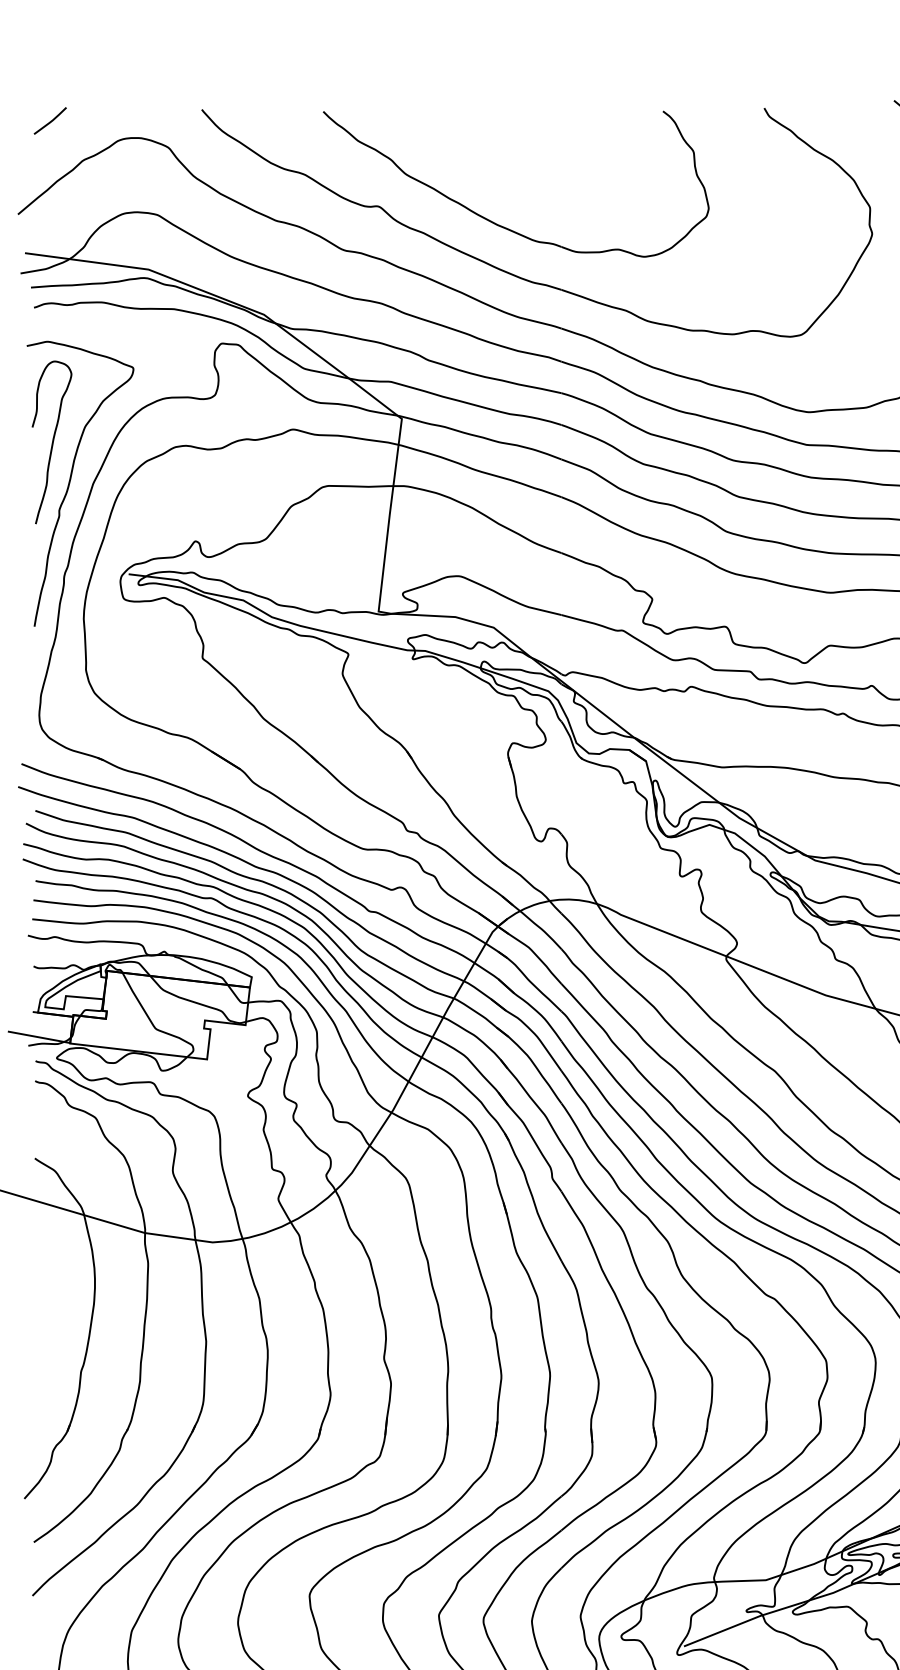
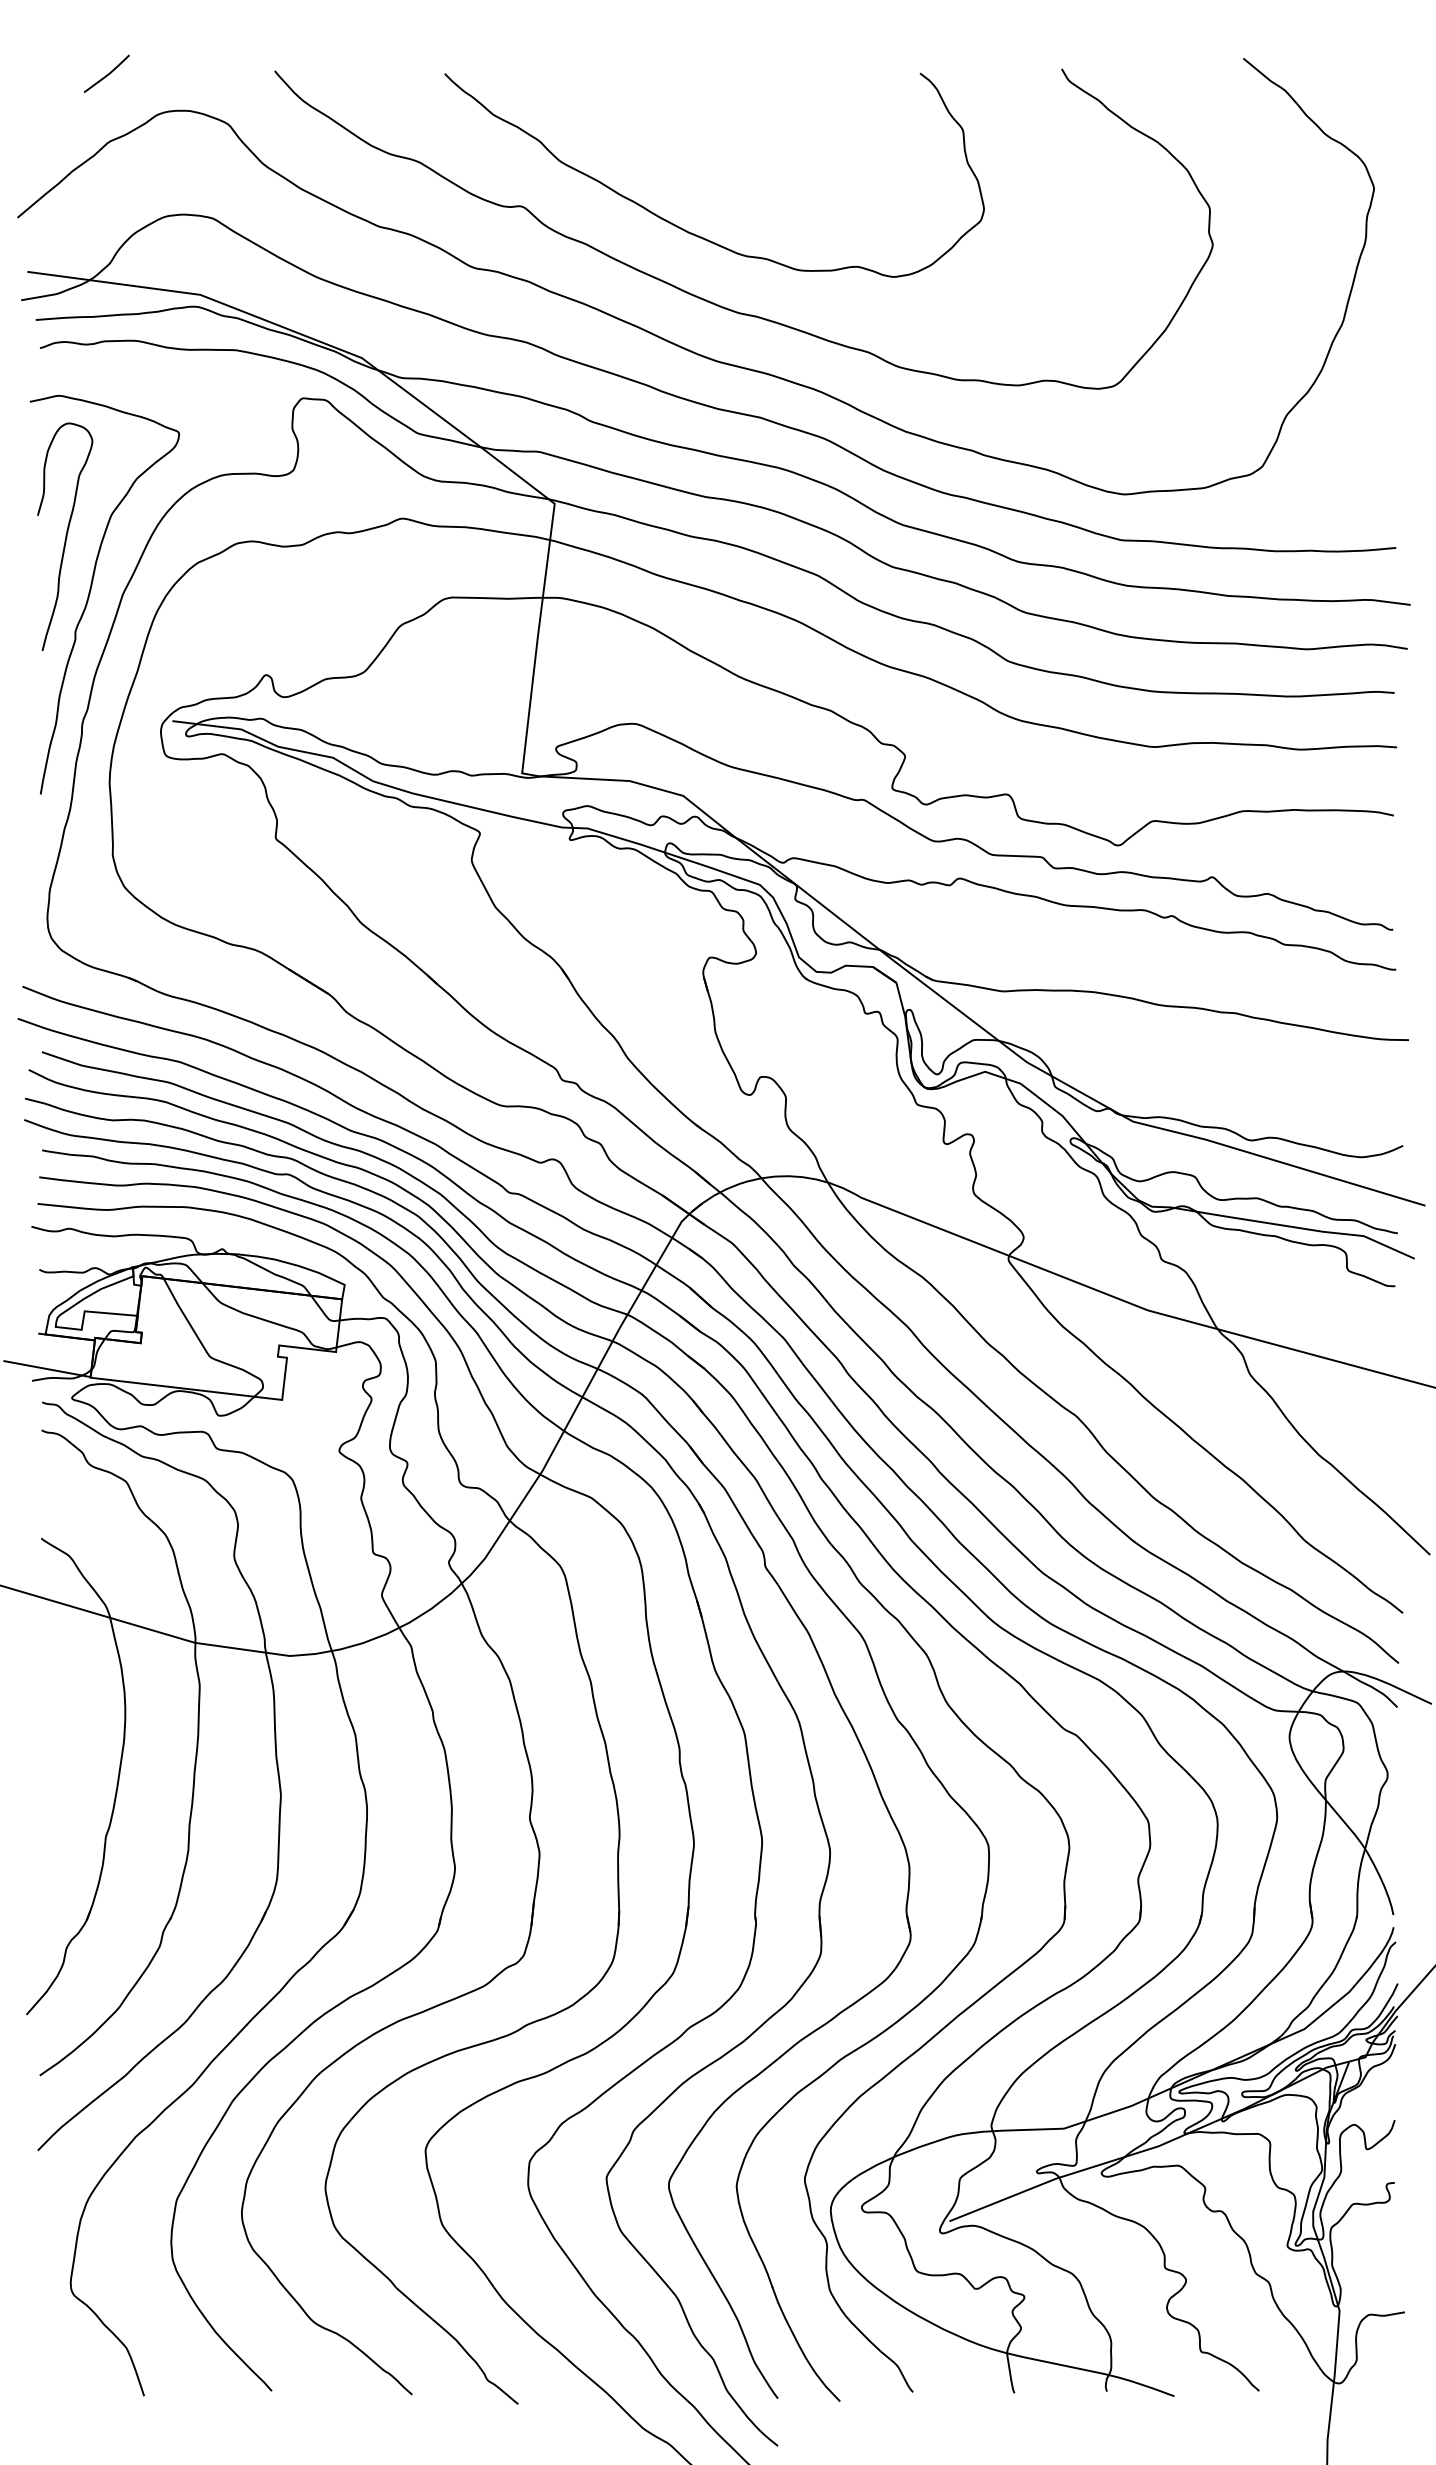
line: (50, 121) -> (106, 74), moved

